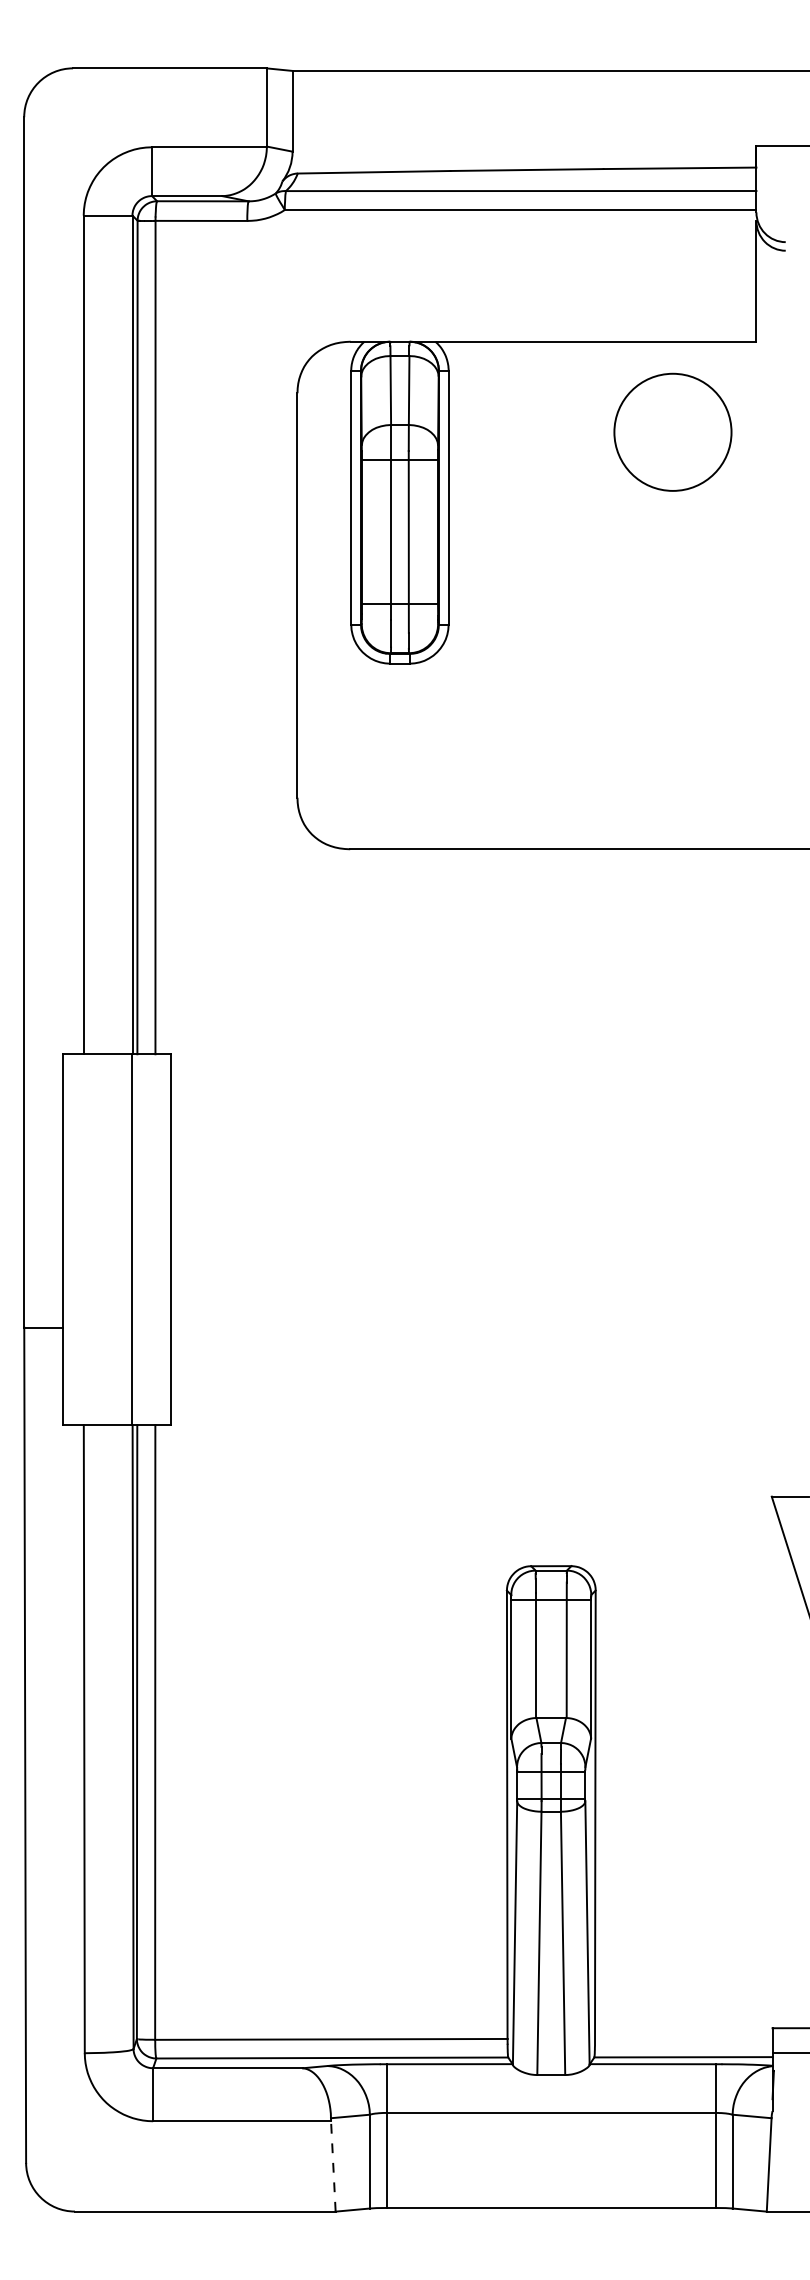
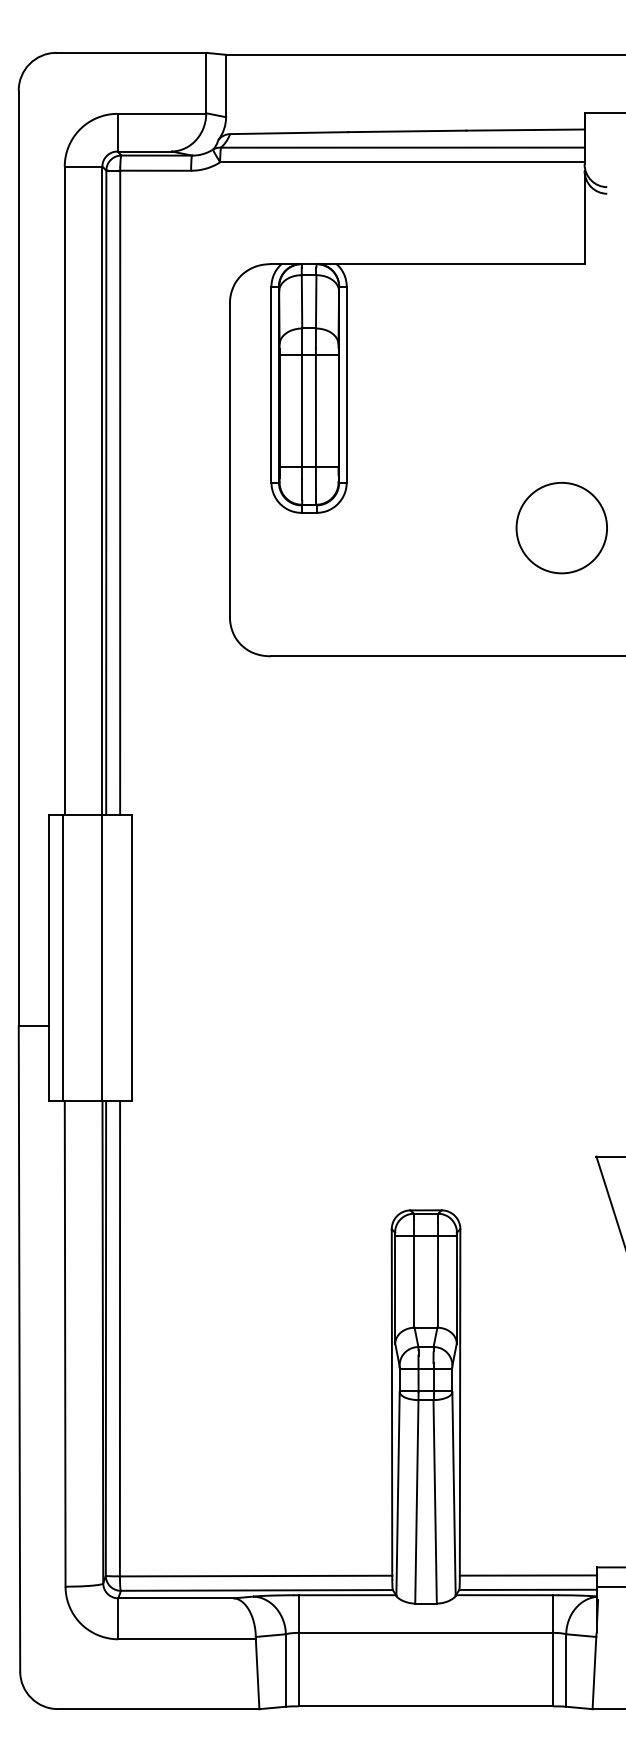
circle: (672, 431) -> (561, 527), moved
line: (80, 1239) -> (62, 957), added
line: (683, 2038) -> (528, 1575), added
line: (333, 2165) -> (257, 1673), dashed -> solid

